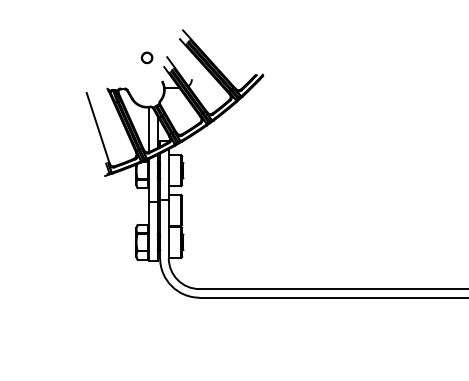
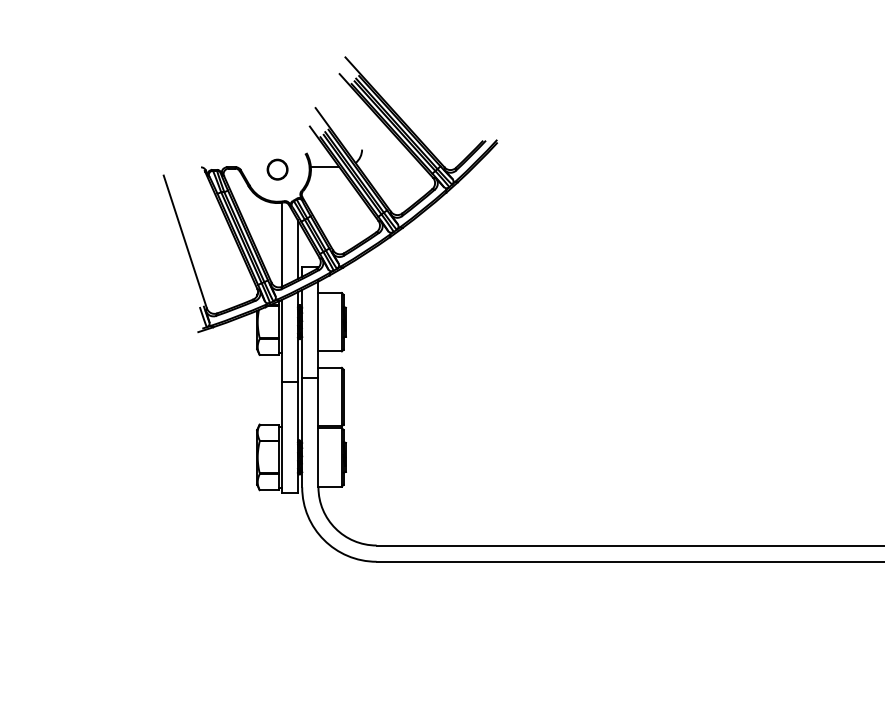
part: (146, 57) -> (276, 168), moved

